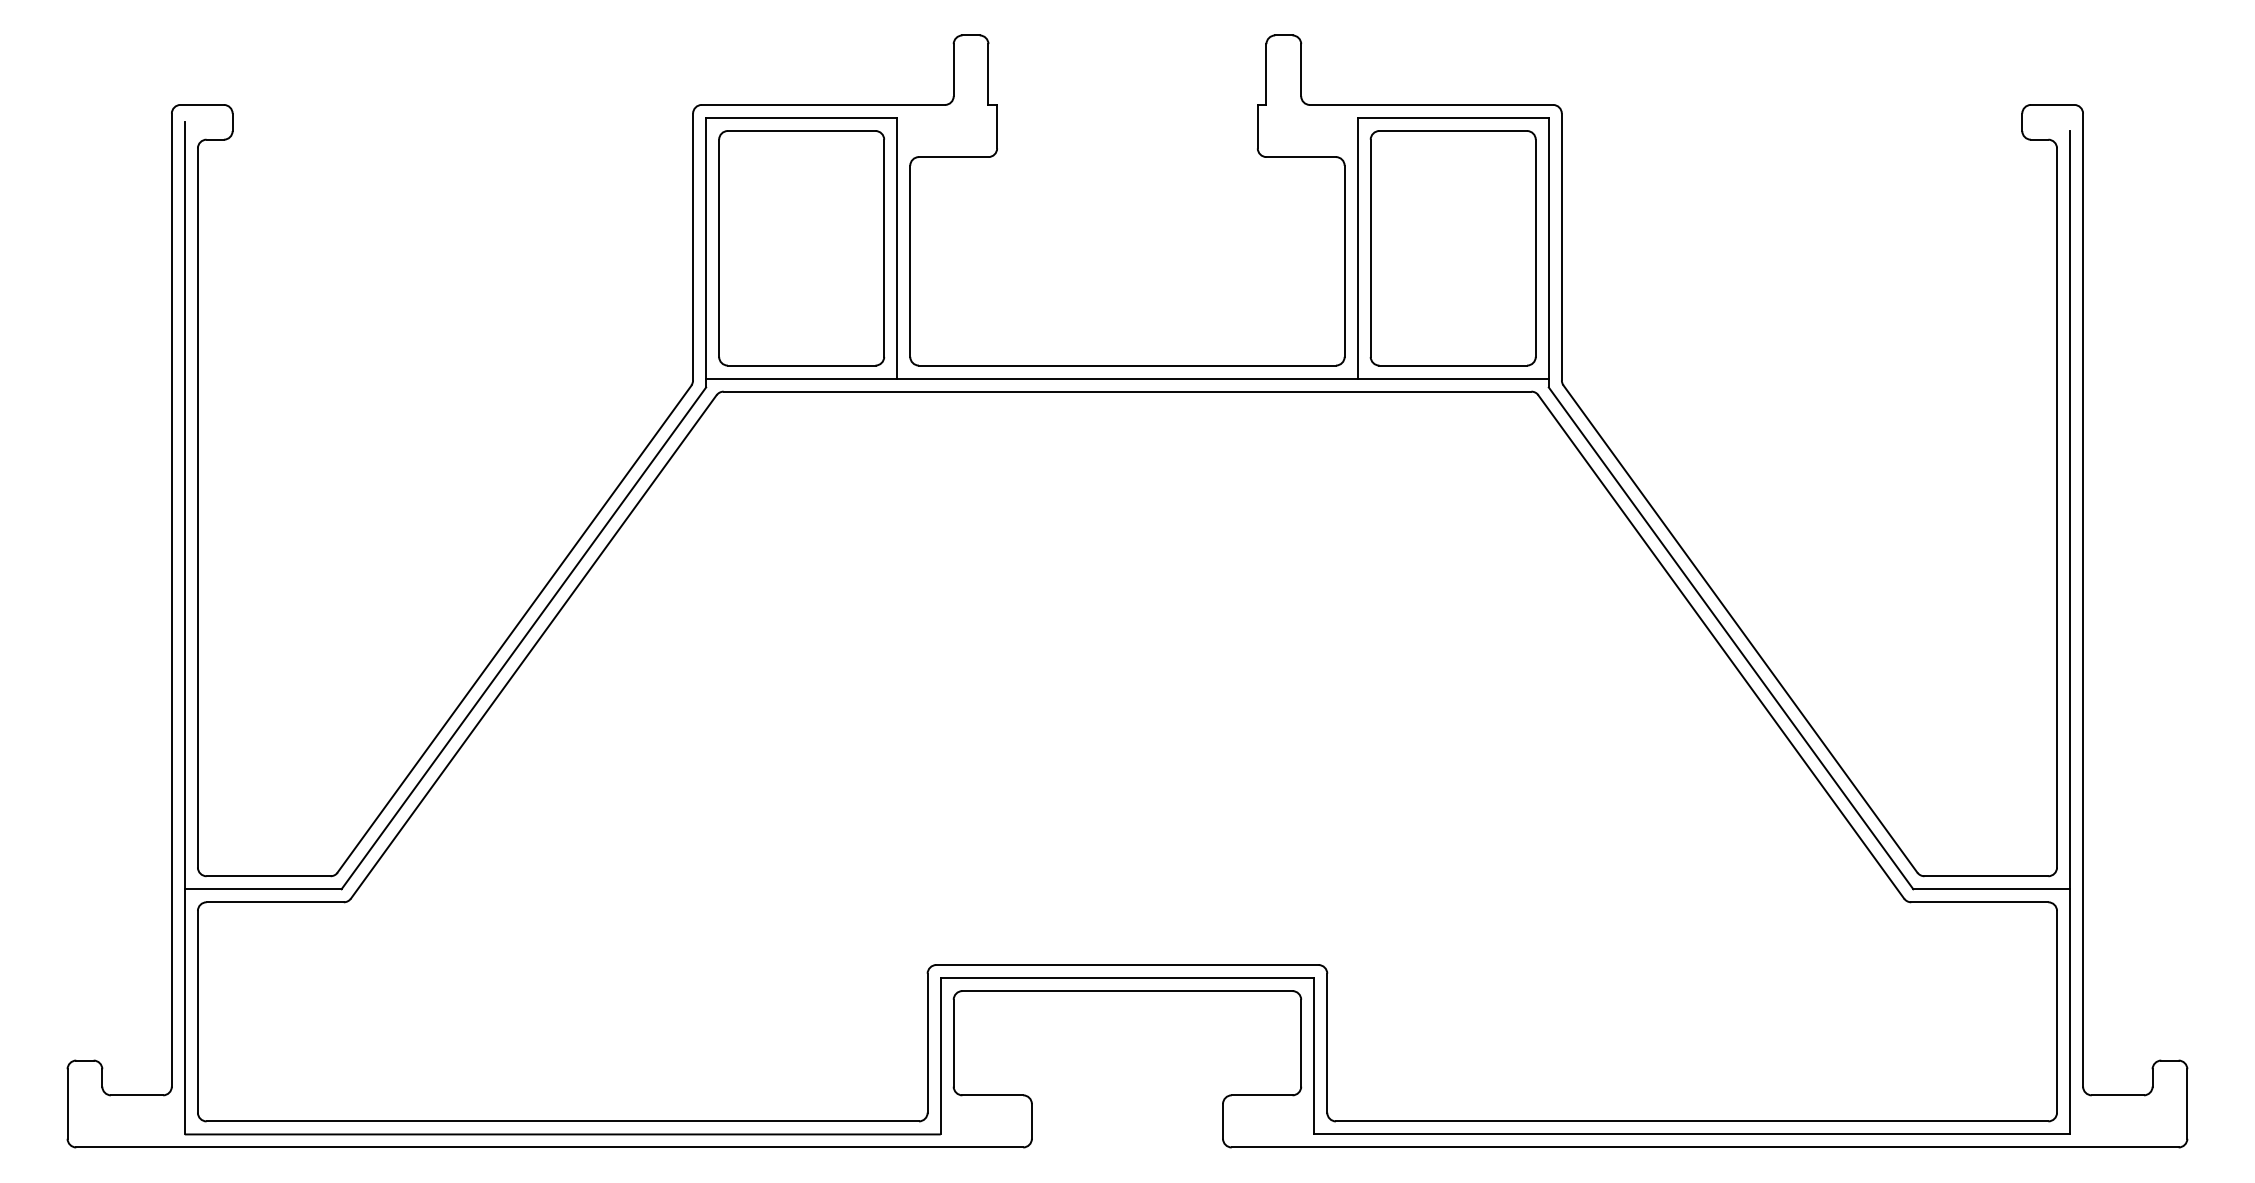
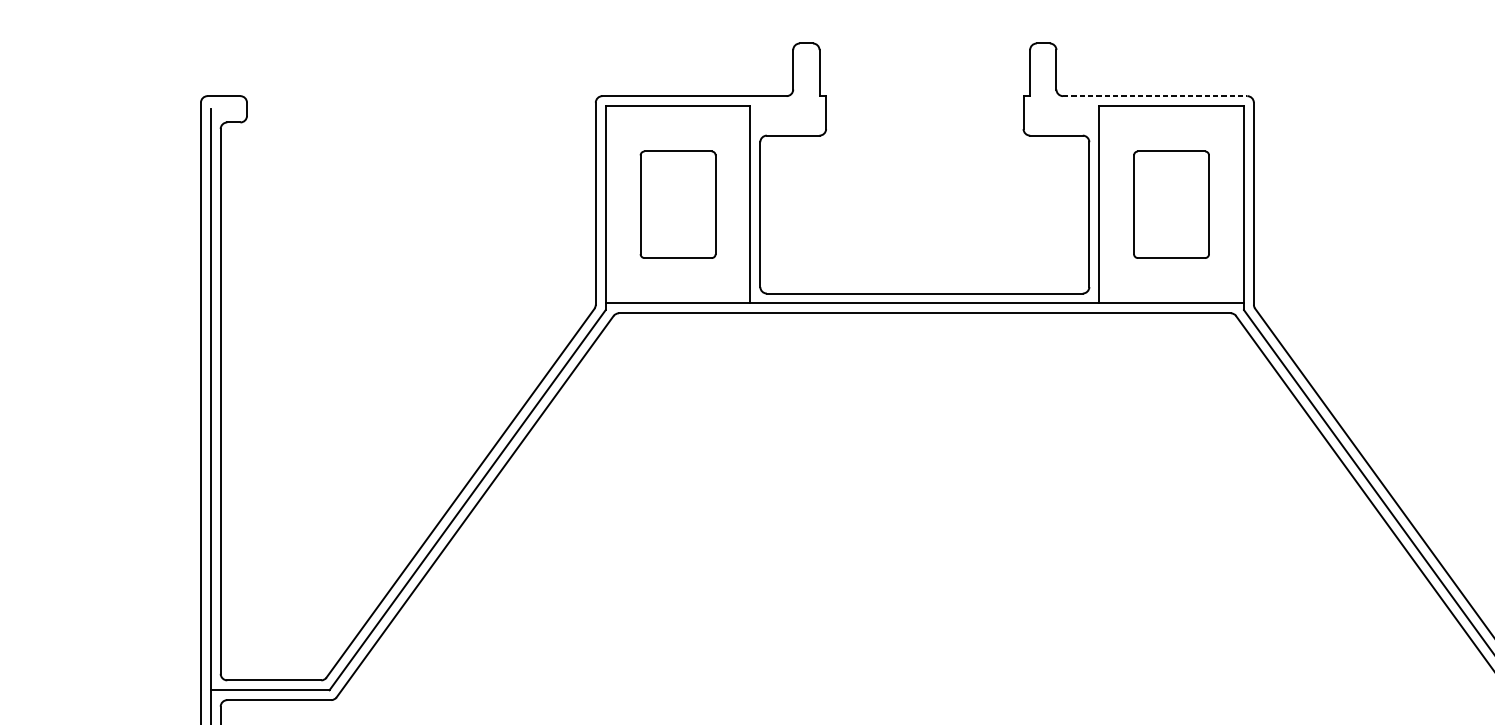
line: (1431, 104) -> (1155, 95), solid -> dashed
part: (801, 248) -> (677, 204), size x0.6
part: (1452, 248) -> (1171, 204), size x0.6

